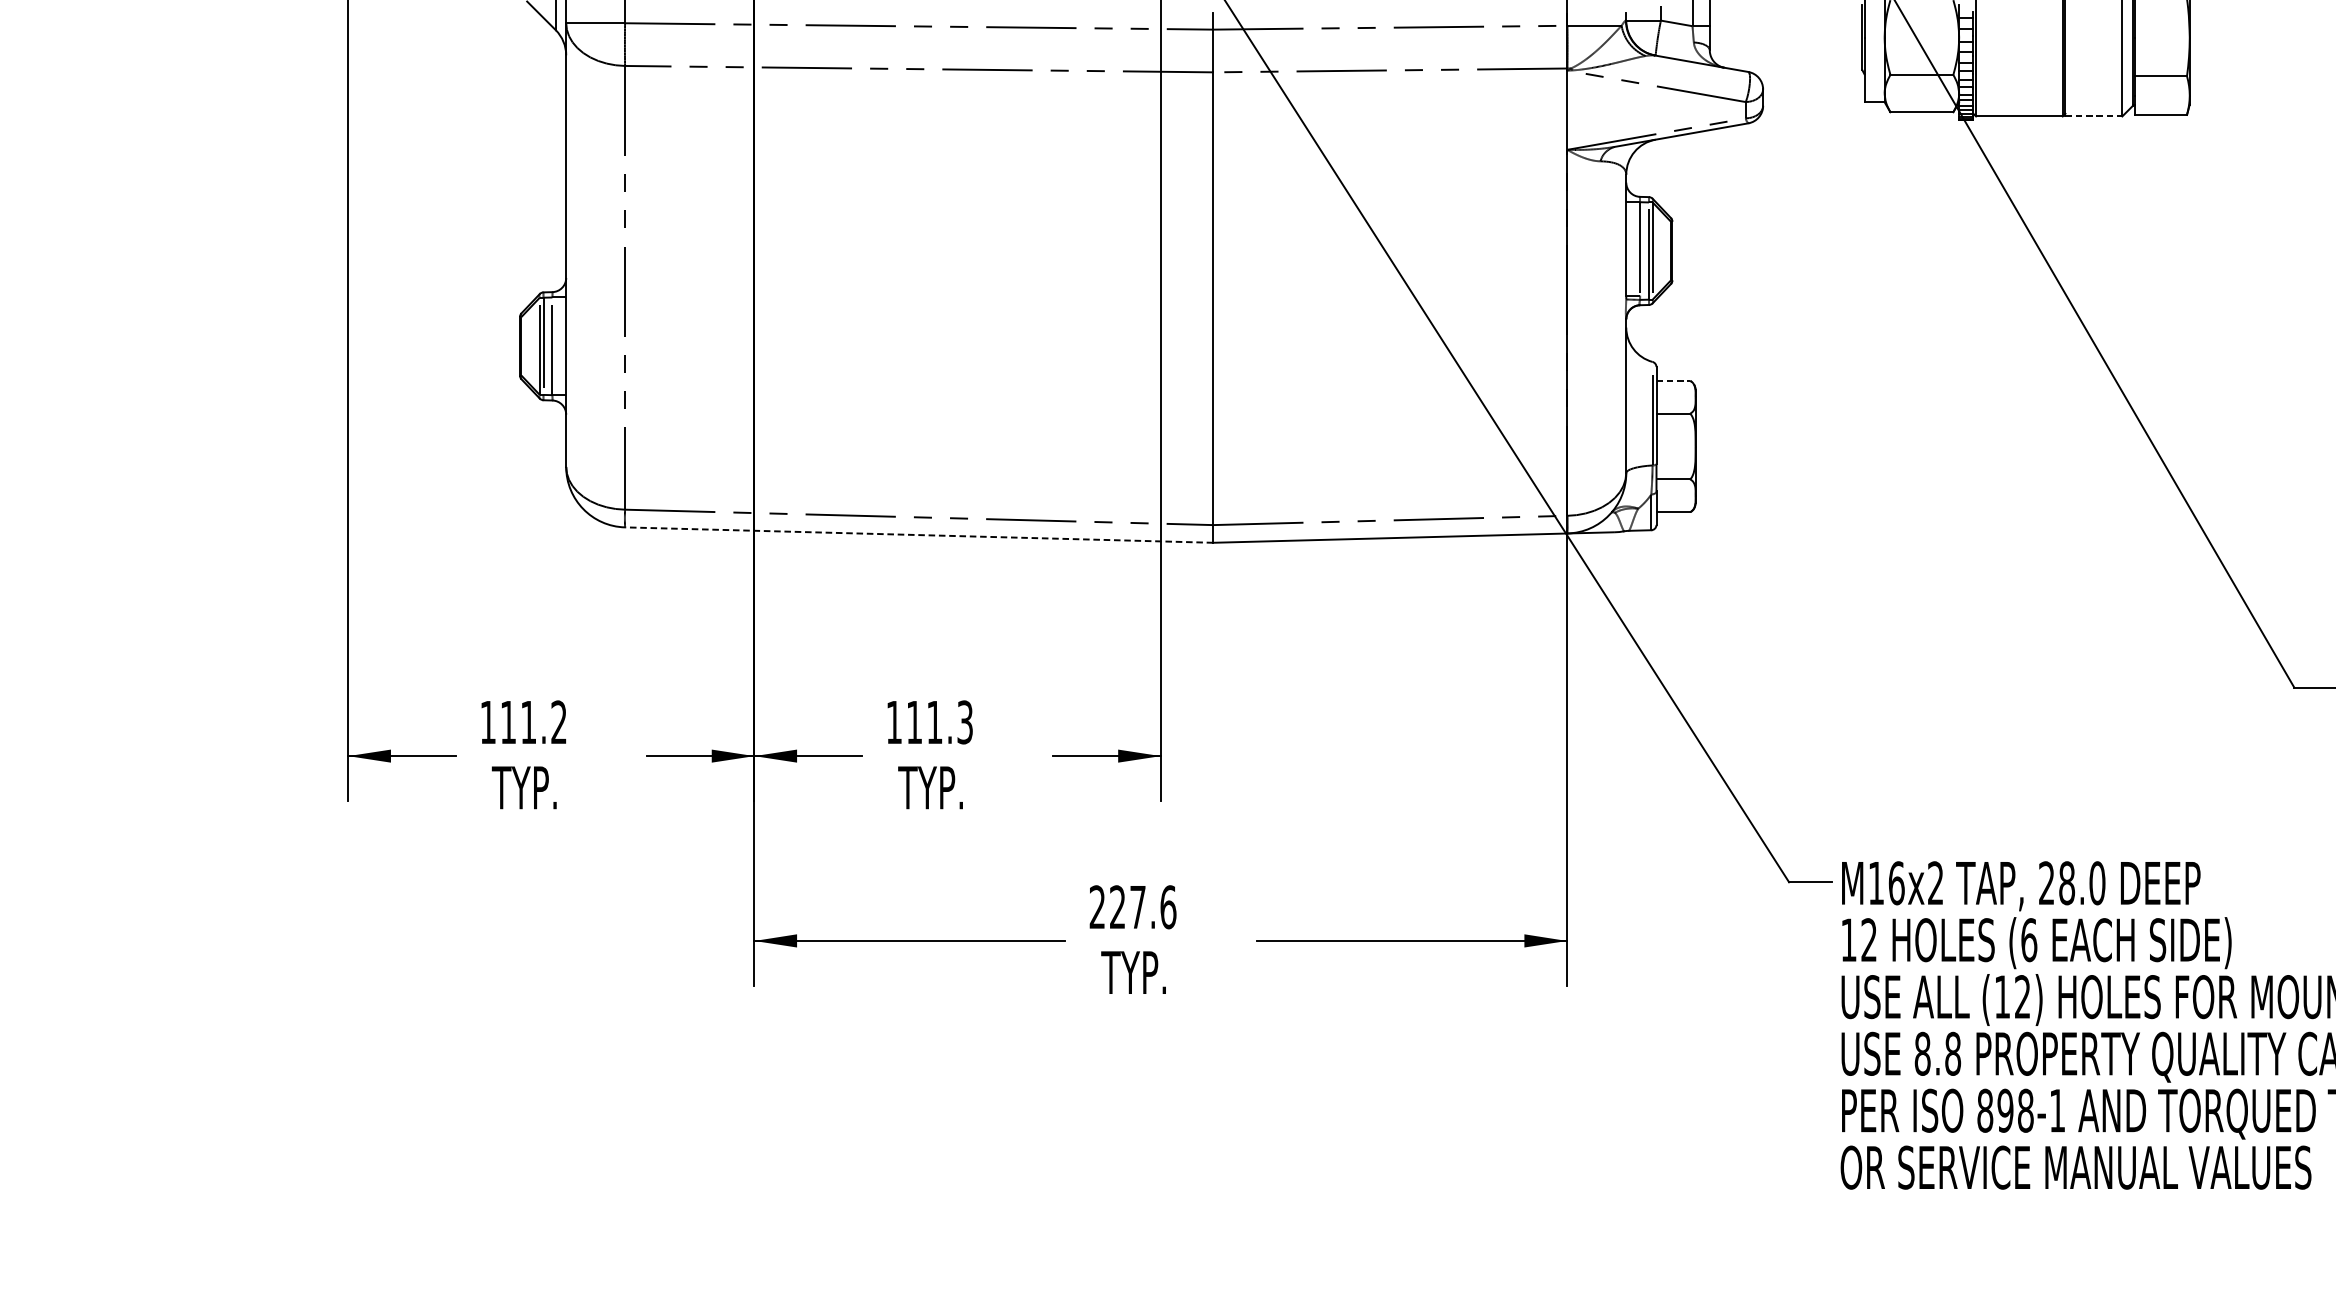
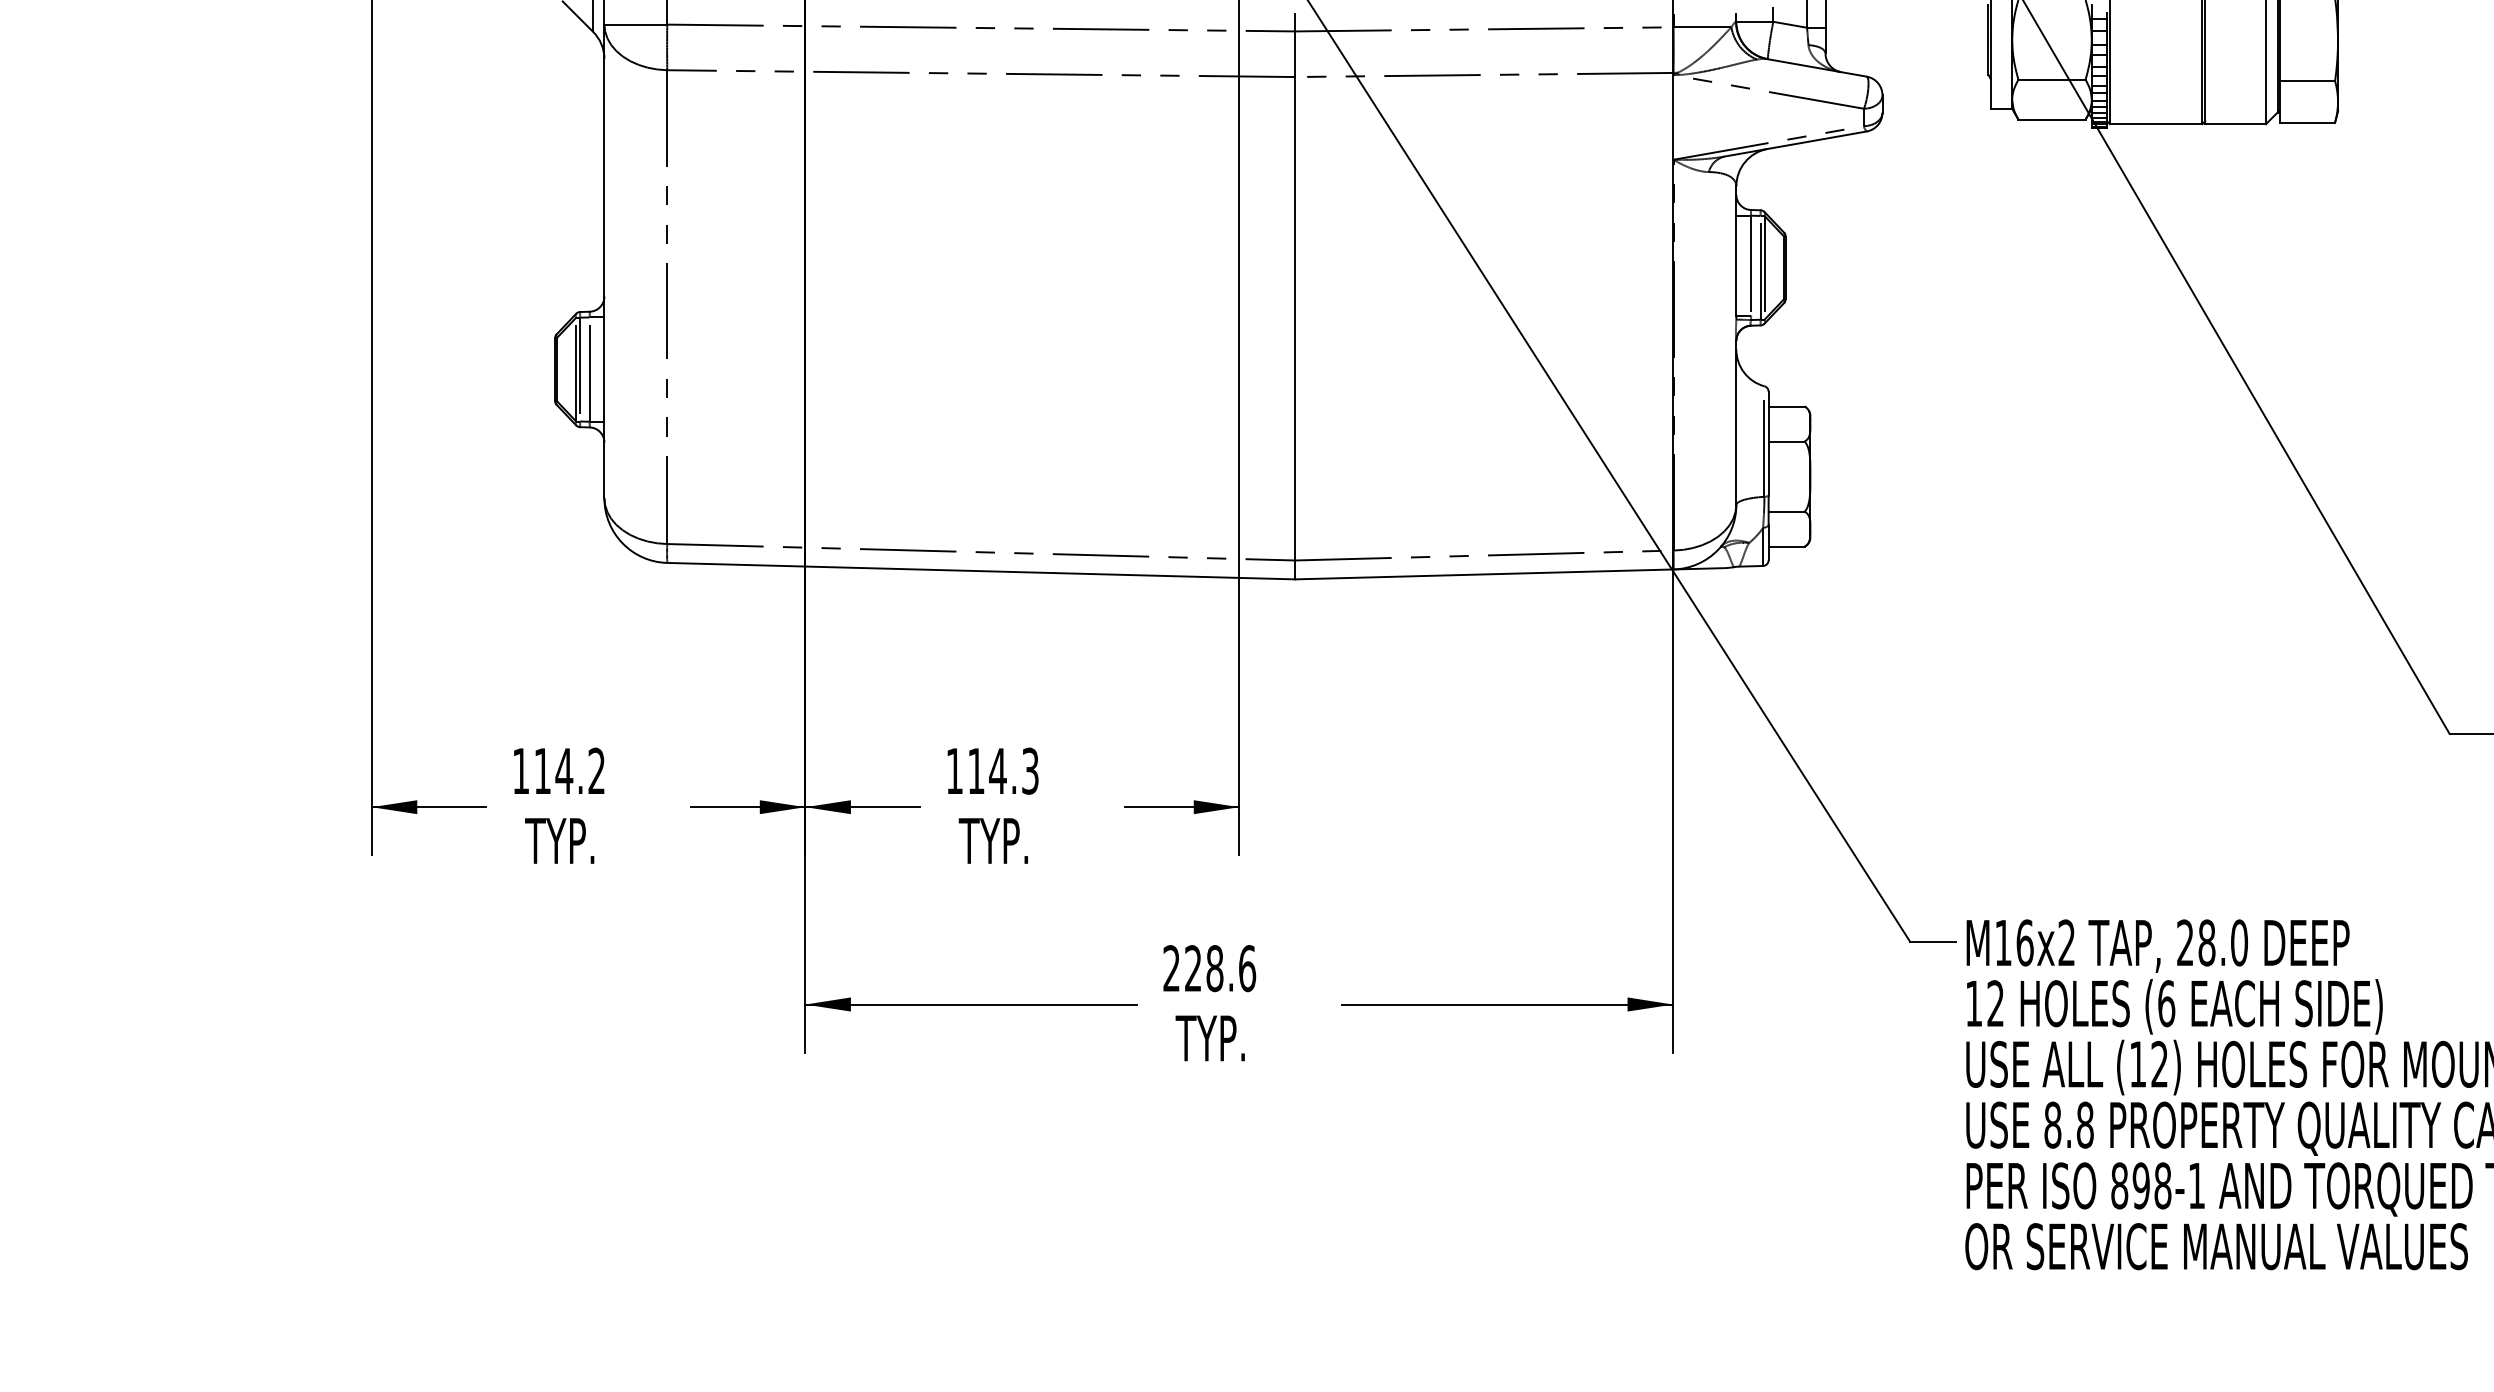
line: (2094, 116) -> (2236, 124), dashed -> solid
line: (1674, 380) -> (1787, 406), dashed -> solid
line: (918, 535) -> (980, 571), dashed -> solid
text: (528, 721) -> (564, 770), 111.2 -> 114.2
text: (934, 721) -> (997, 770), 111.3 -> 114.3
text: (1137, 907) -> (1214, 968), 227.6 -> 228.6

